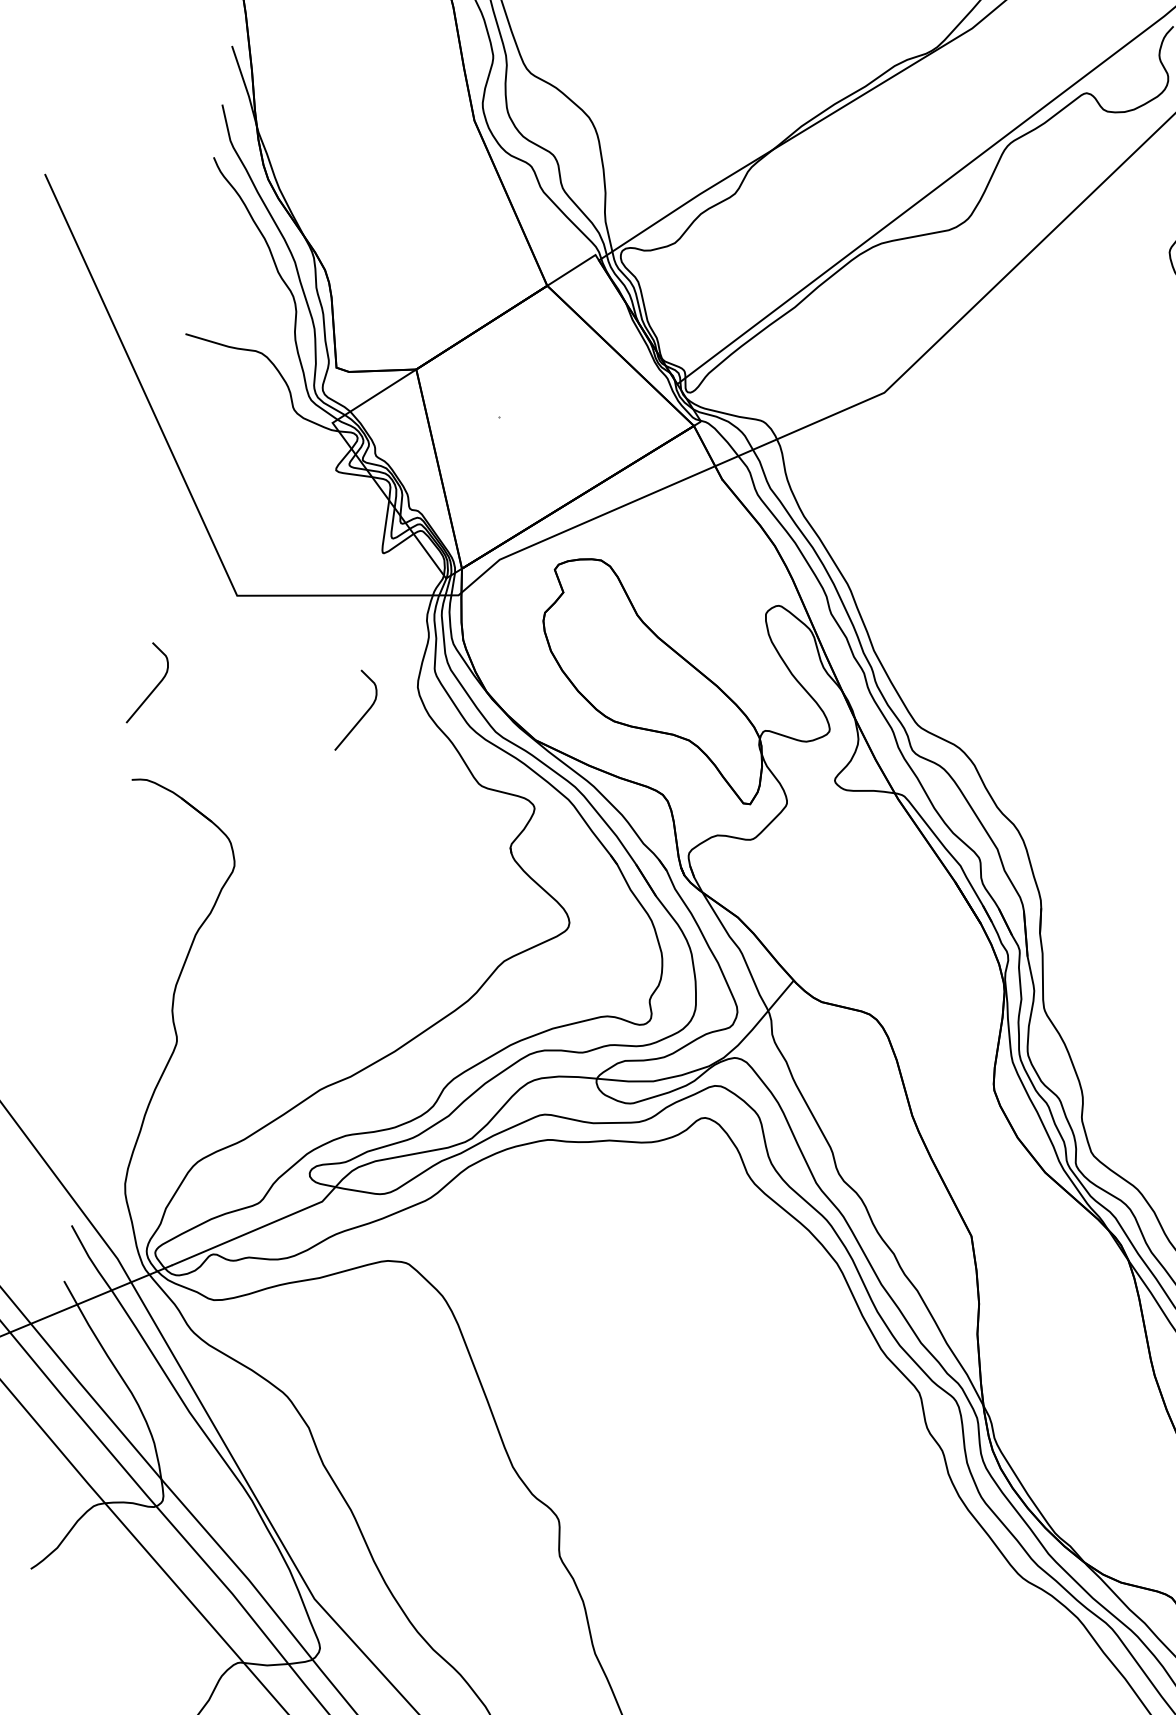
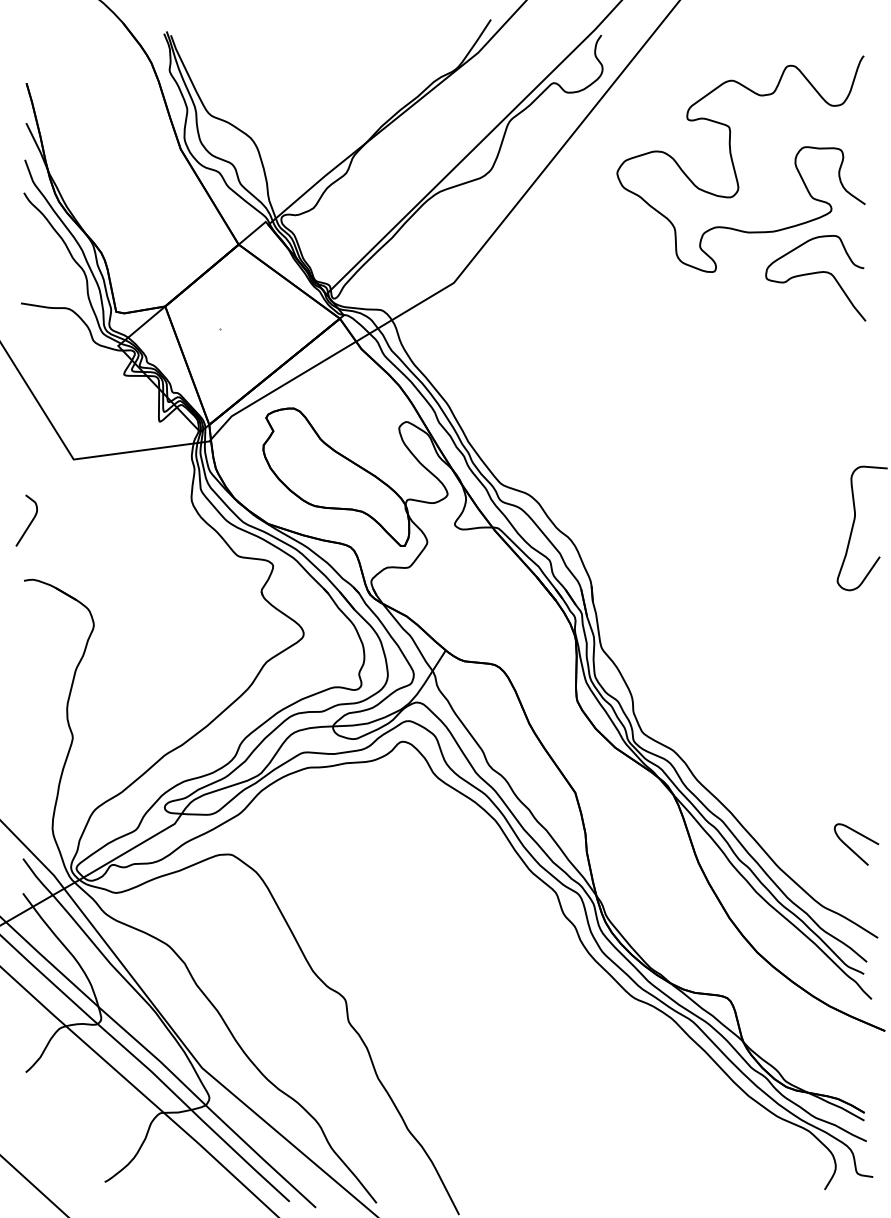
curve: (363, 713) -> (160, 521), removed

